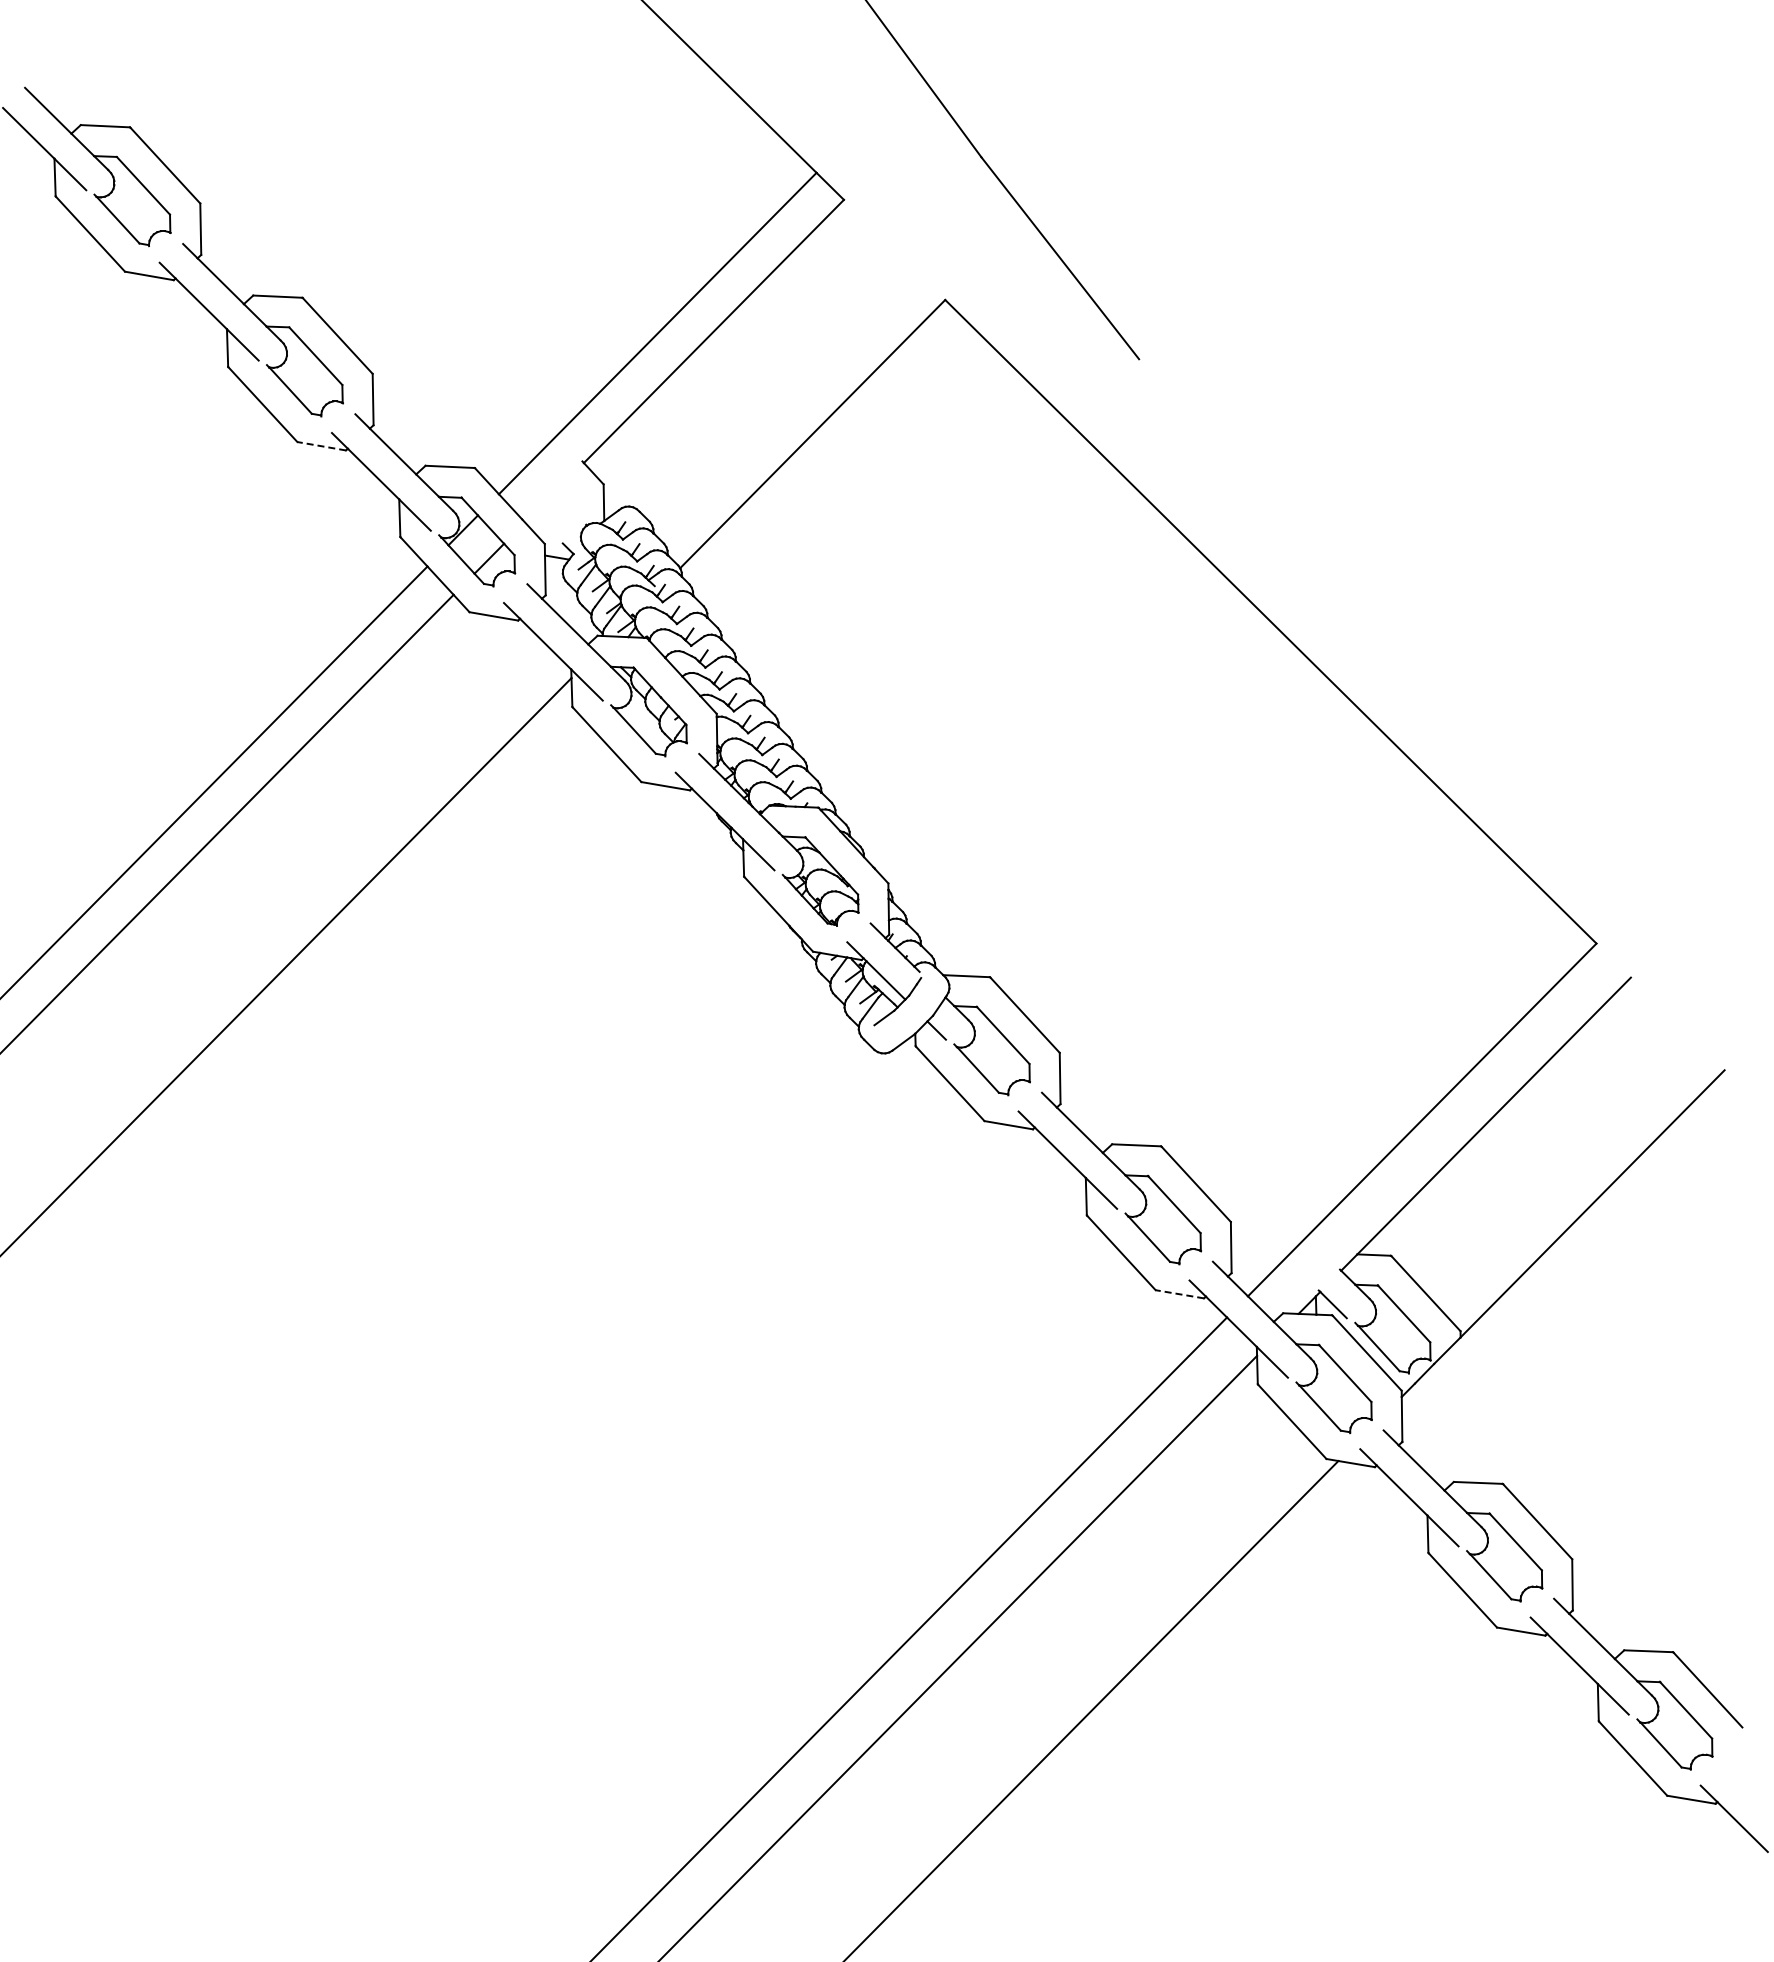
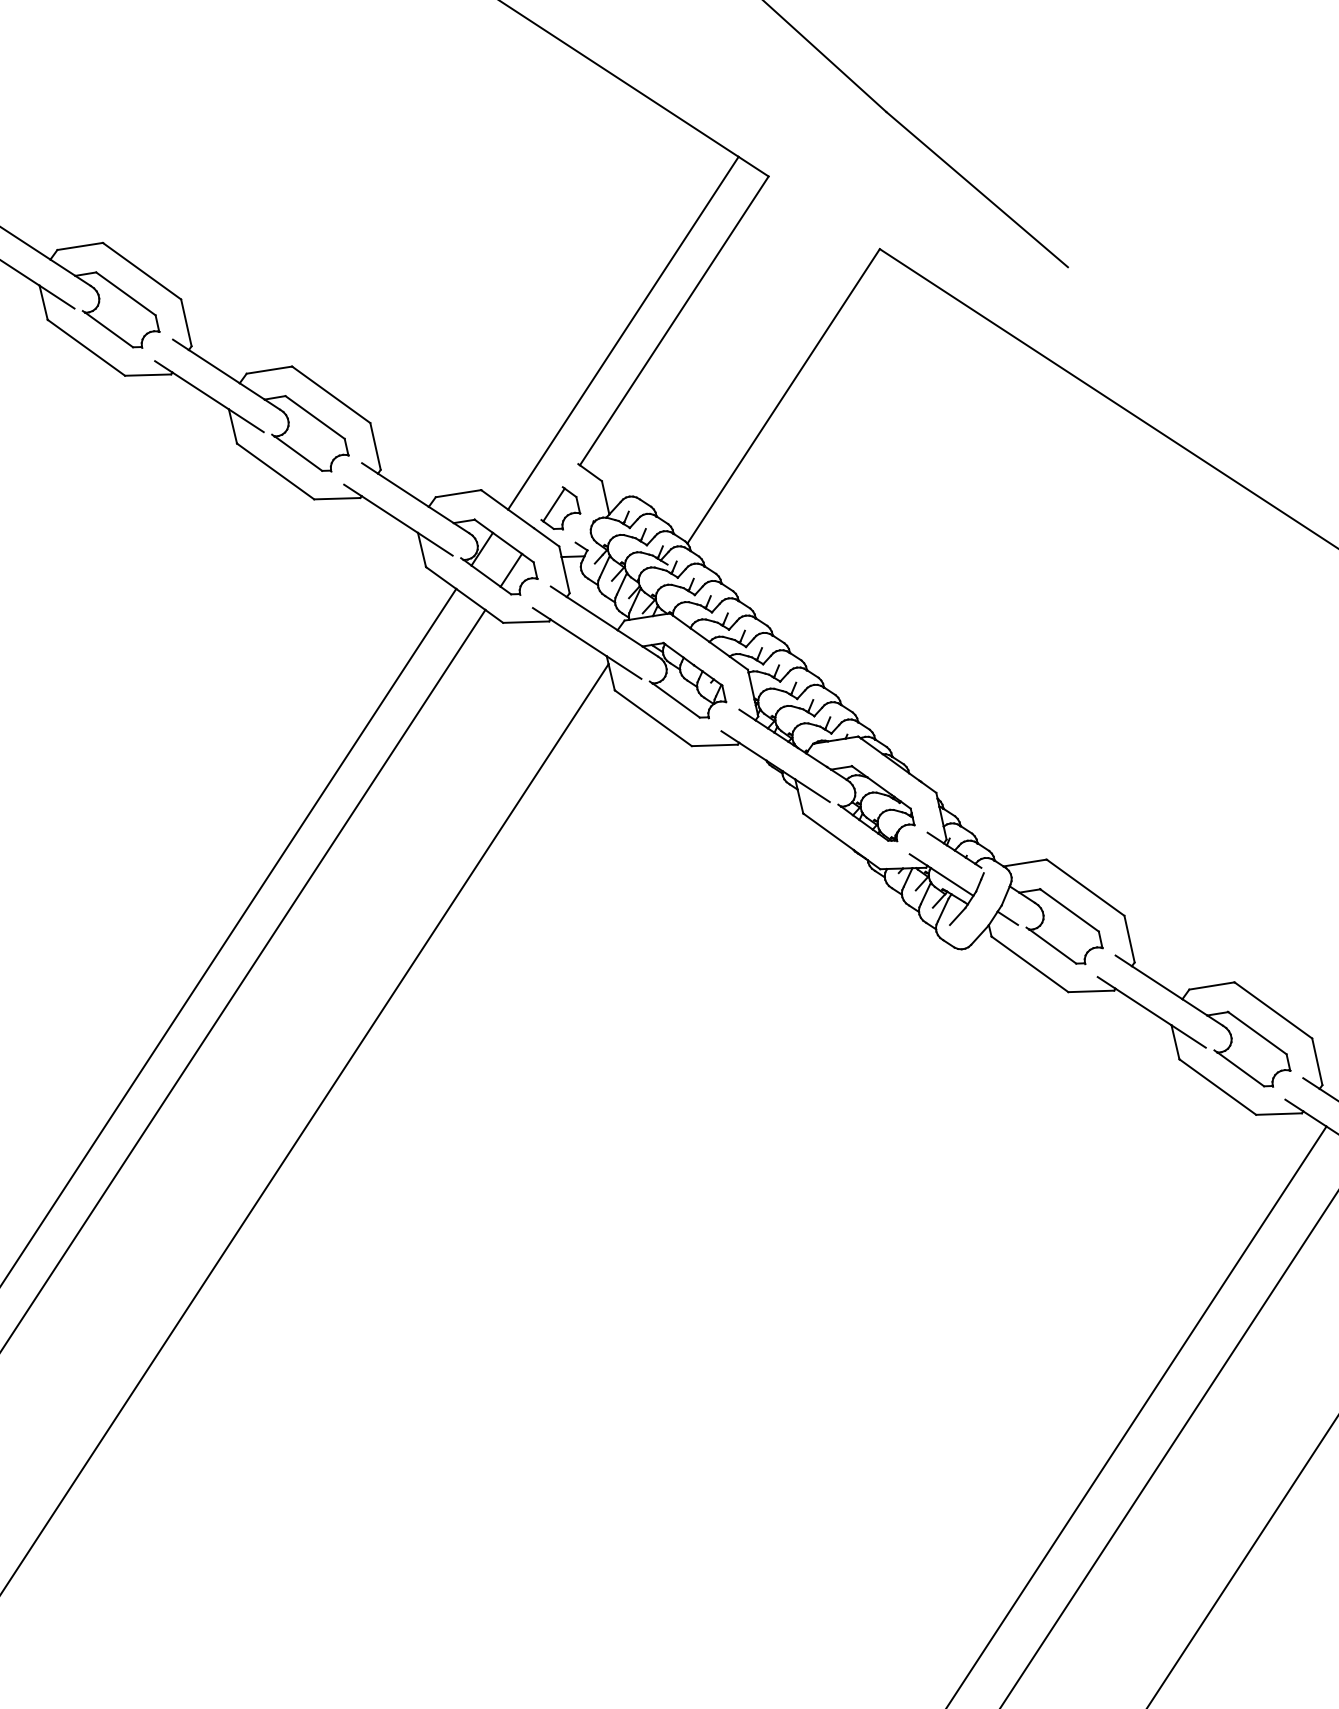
line: (321, 446) -> (337, 498), dashed -> solid
part: (552, 504) -> (558, 509), added
line: (1179, 1294) -> (1278, 1114), dashed -> solid

